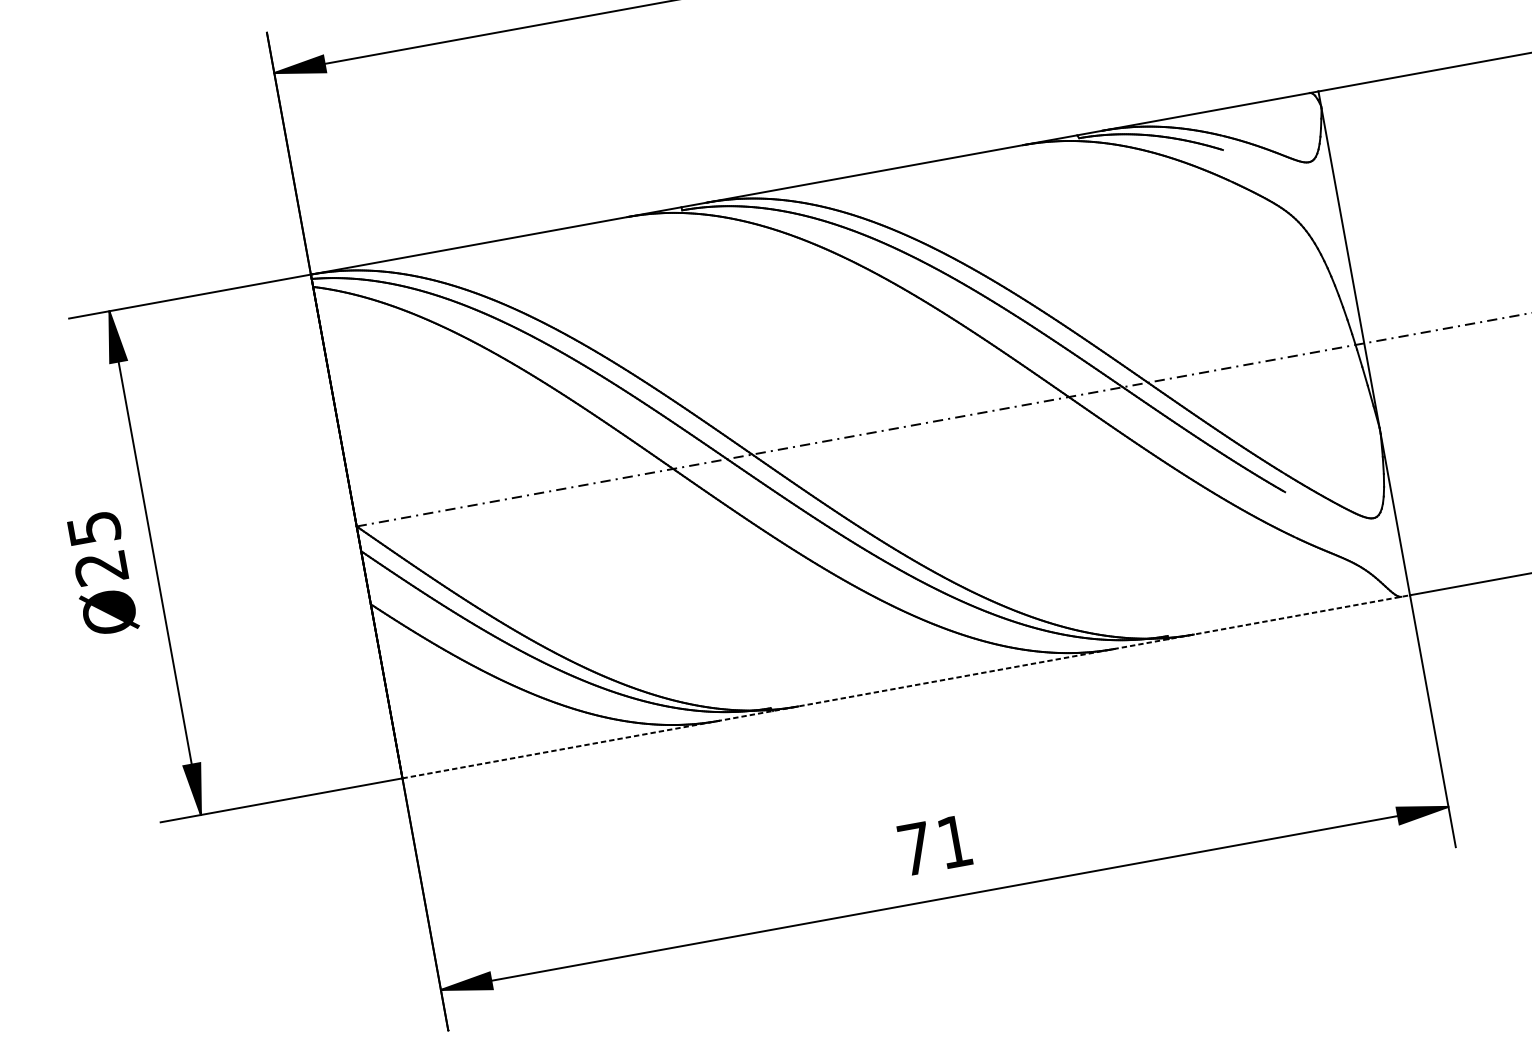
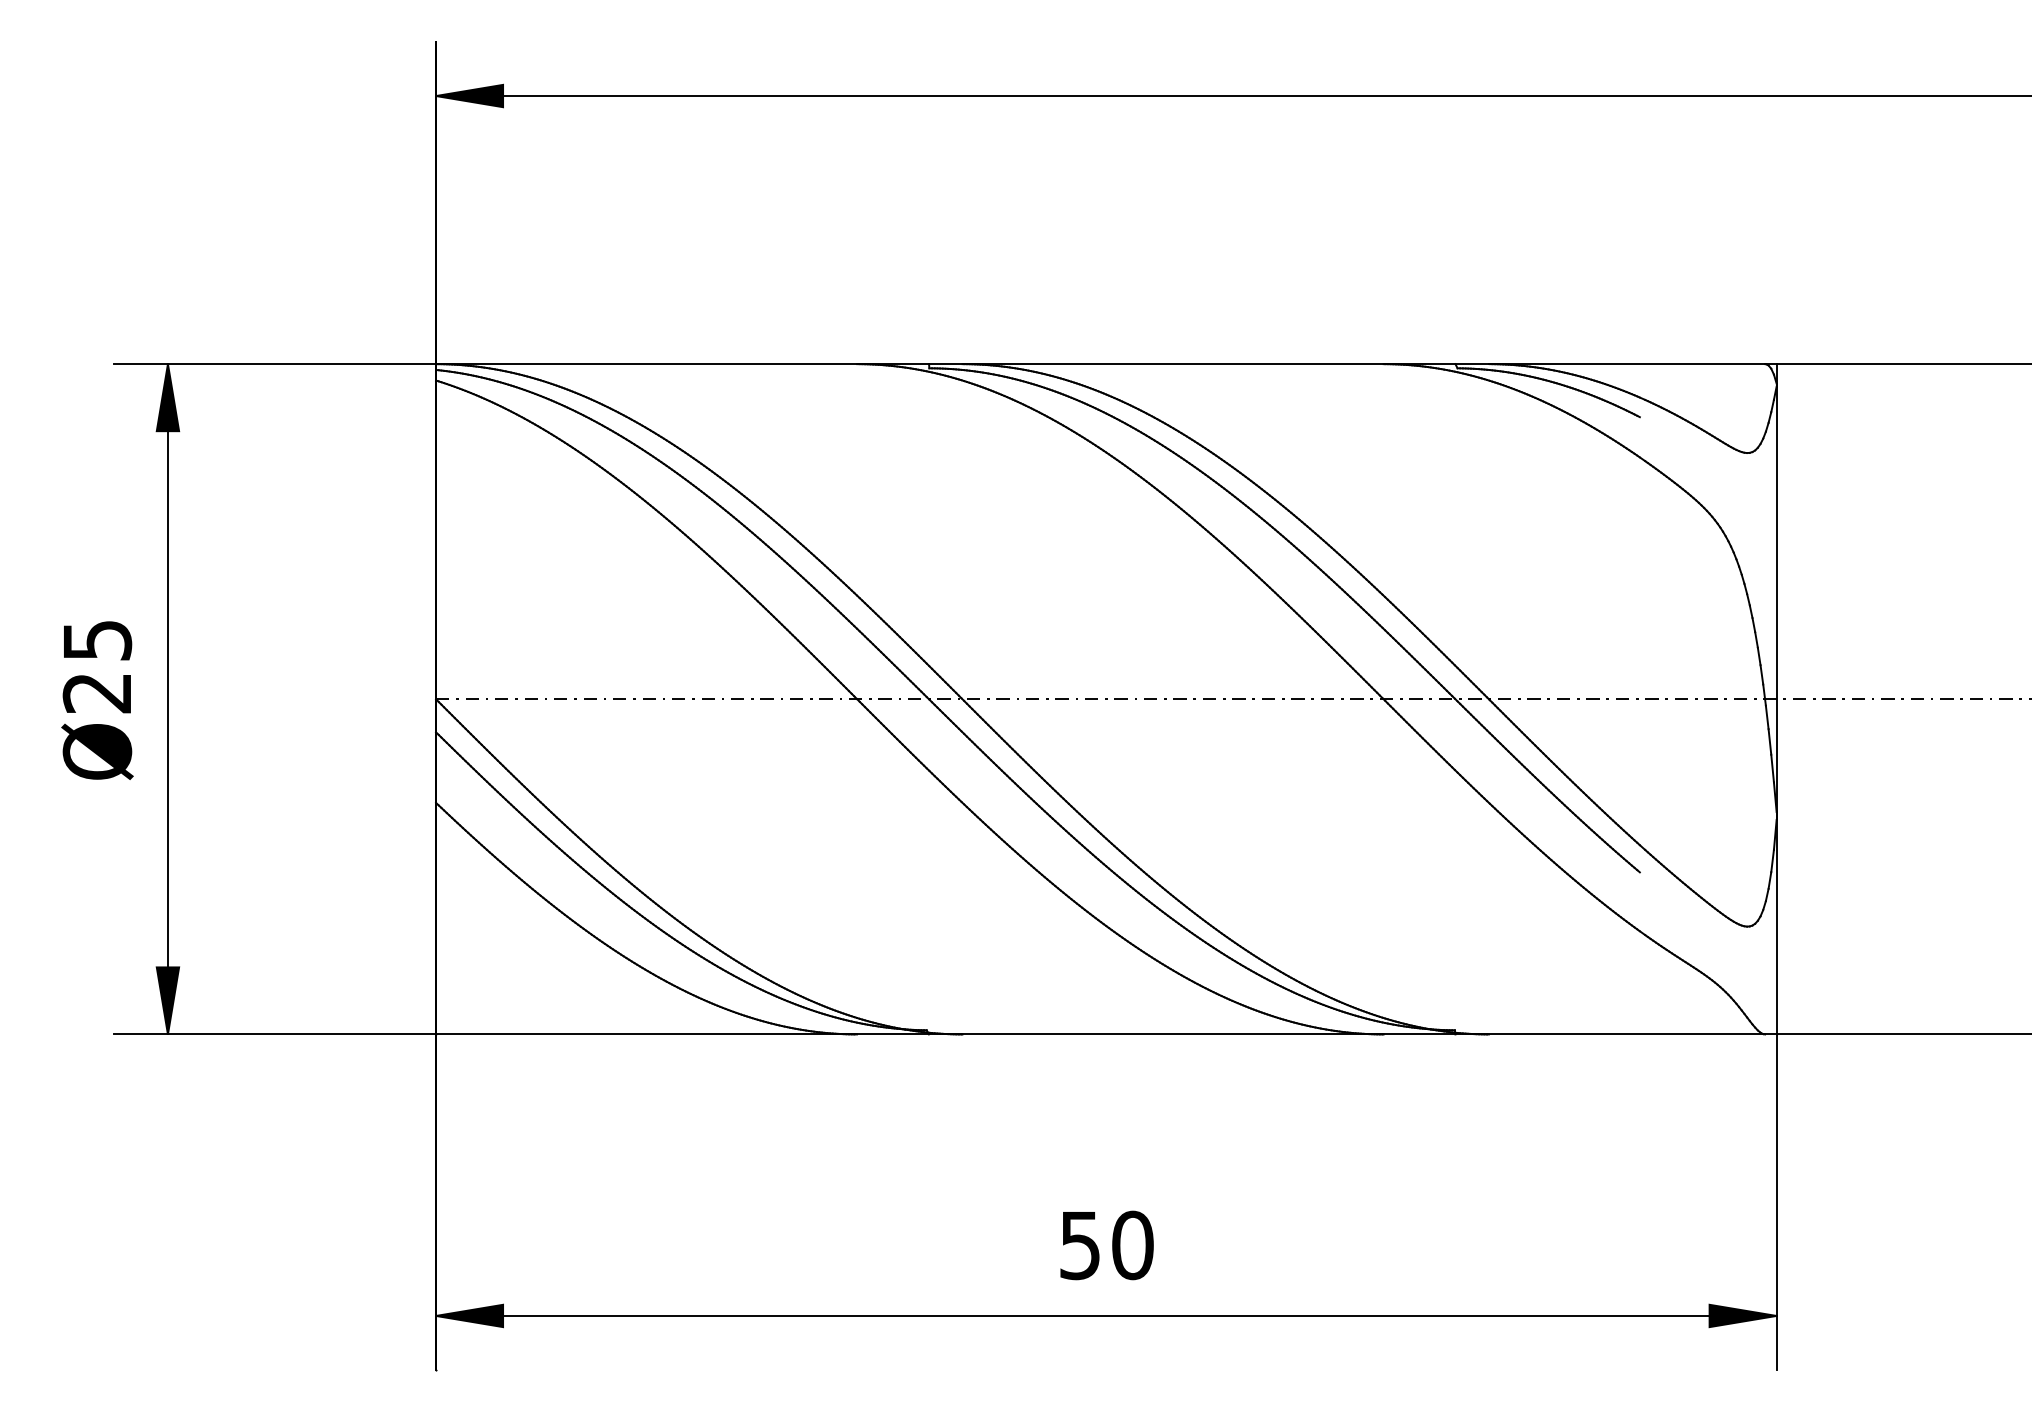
line: (906, 686) -> (1106, 1034), dashed -> solid
text: (935, 845) -> (1106, 1245), 71 -> 50

